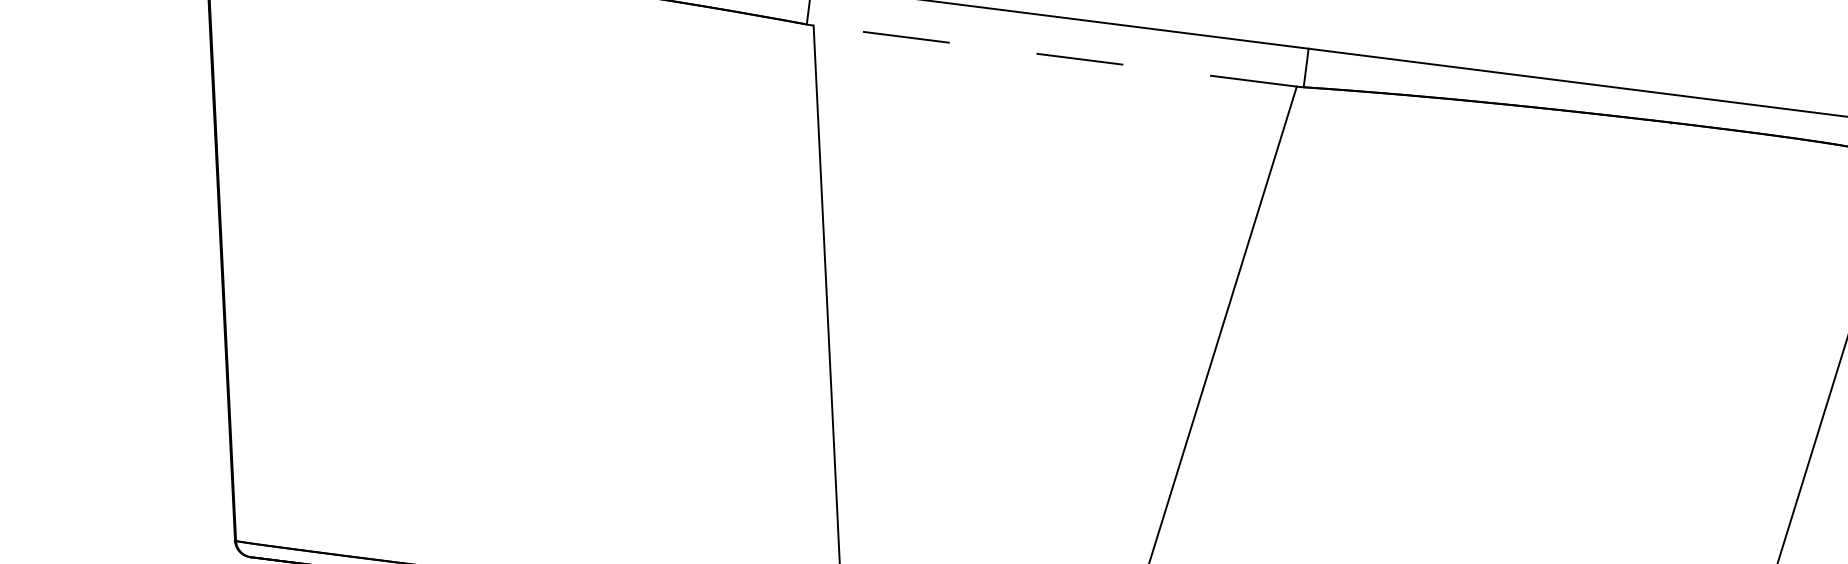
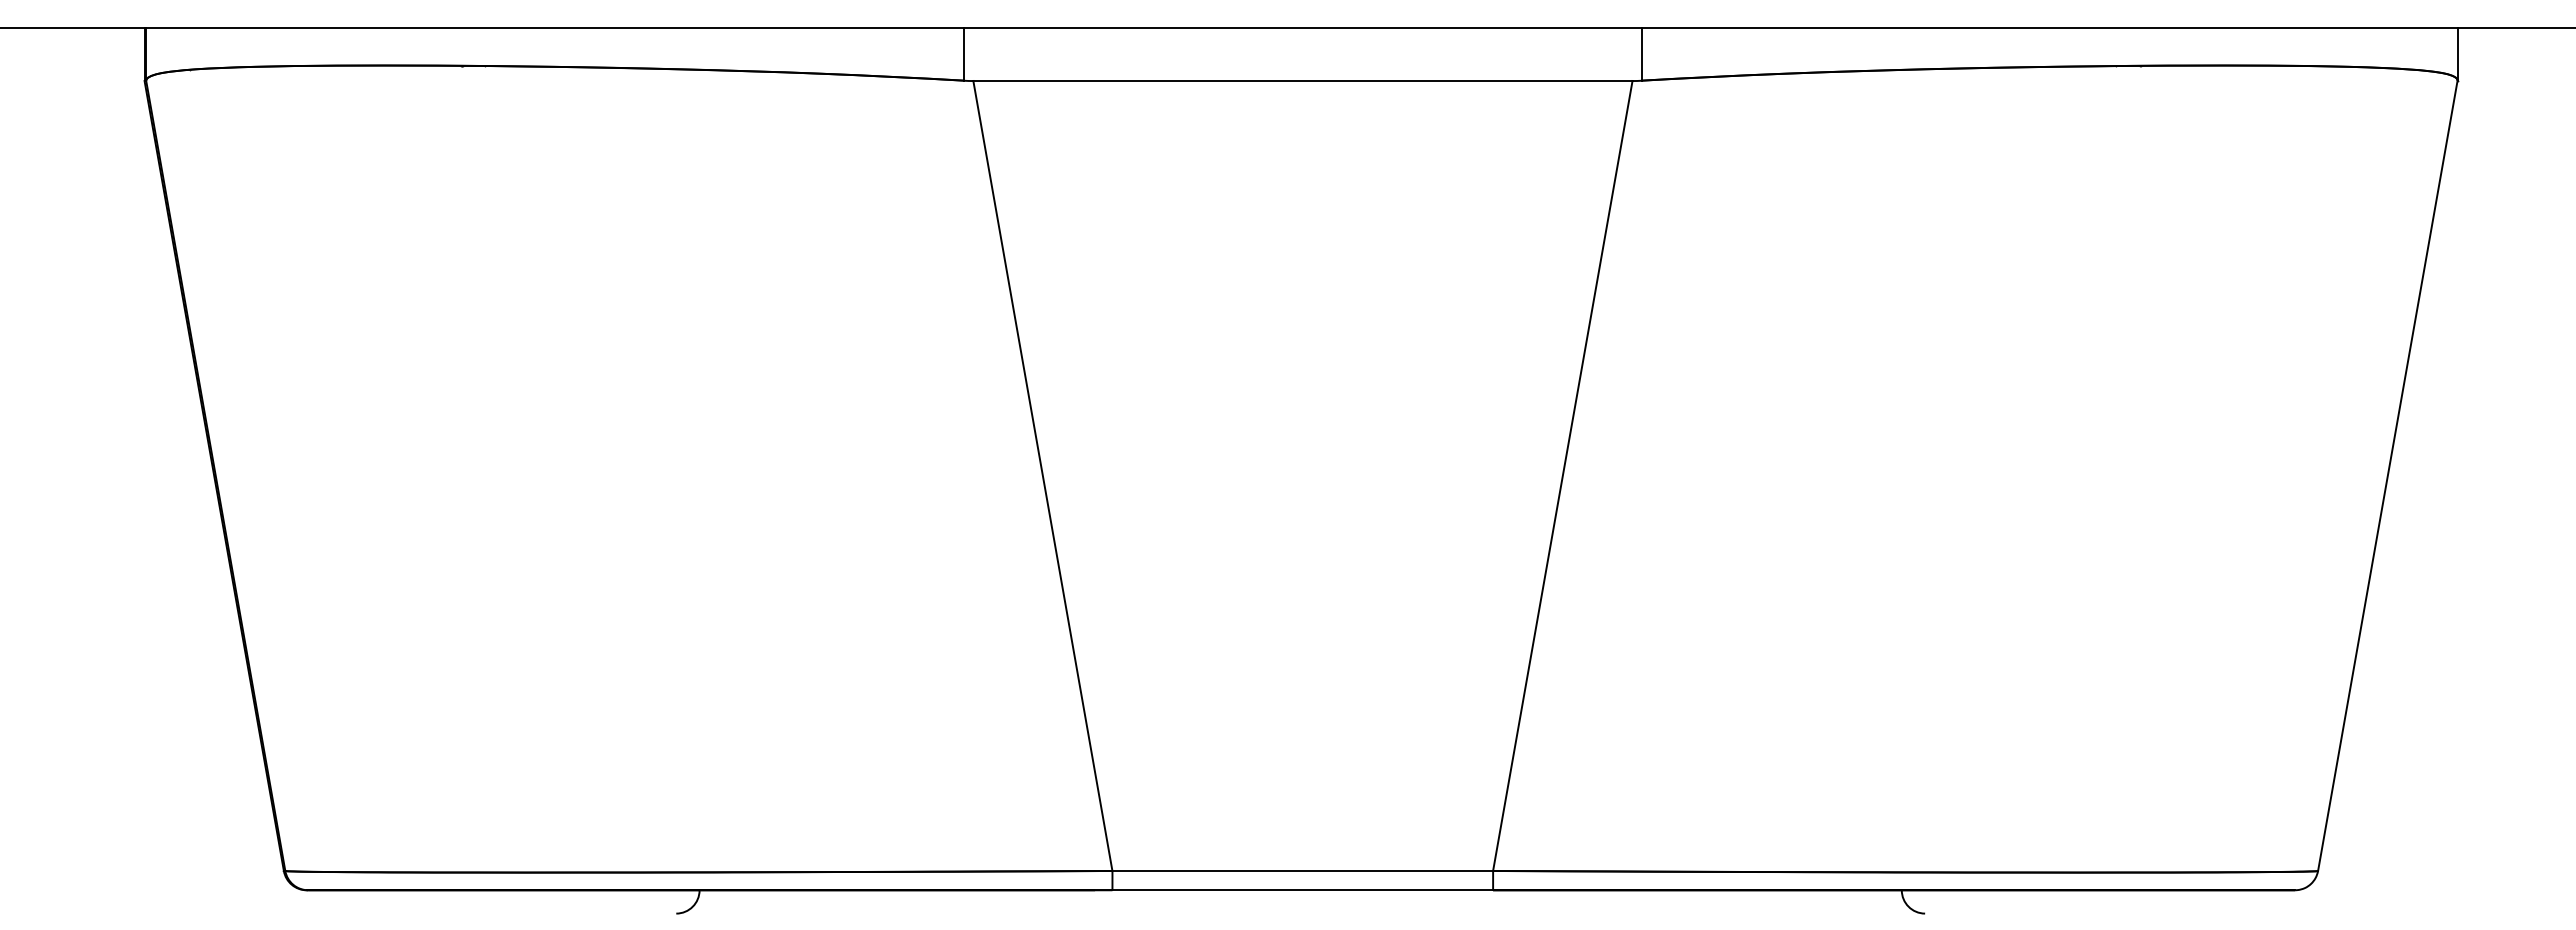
line: (1054, 56) -> (1302, 81), dashed -> solid

